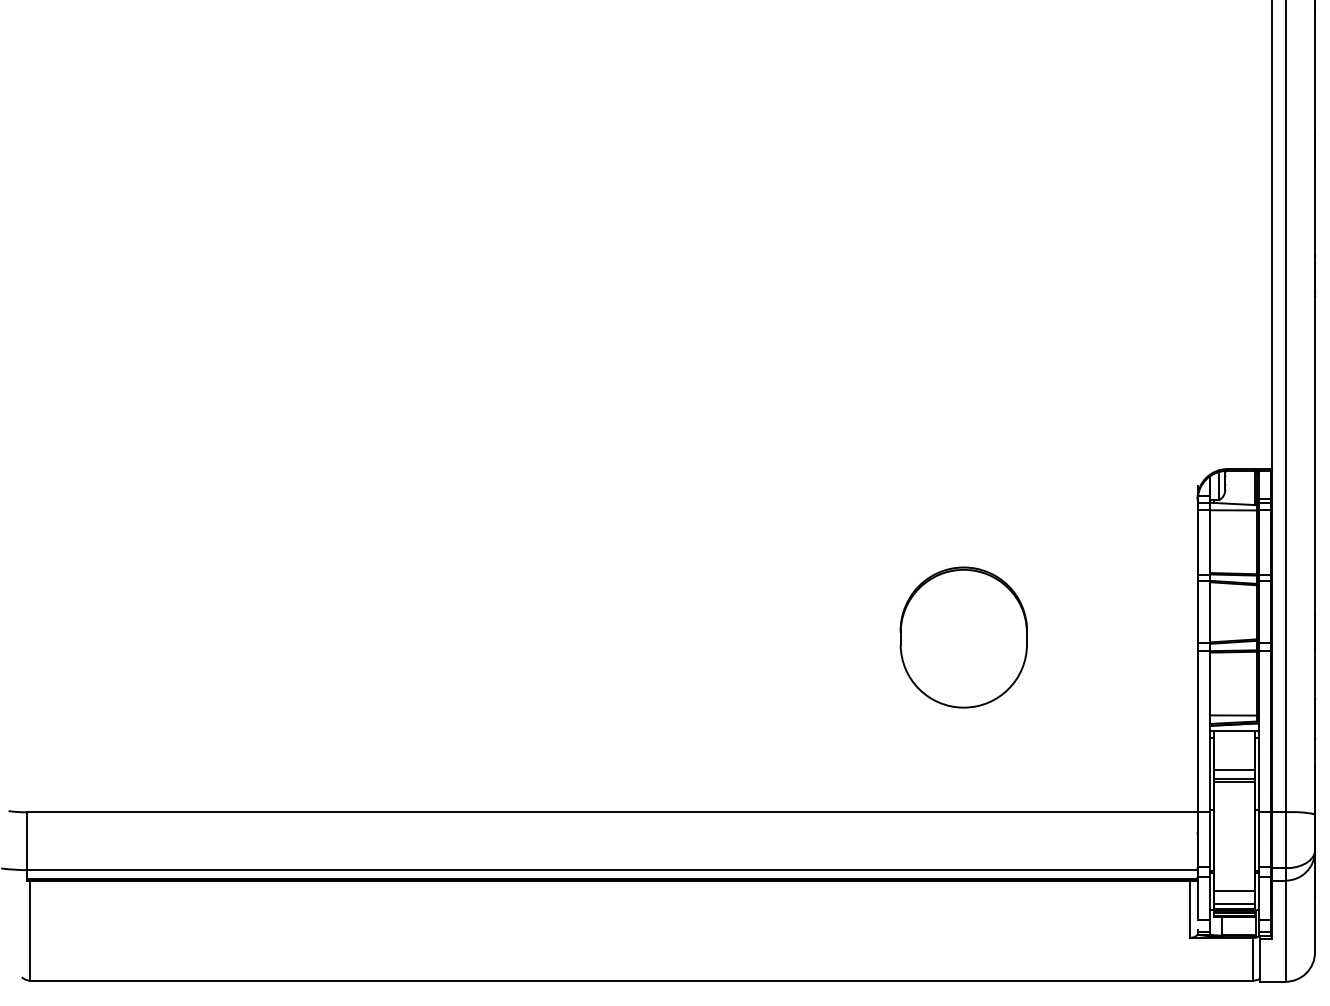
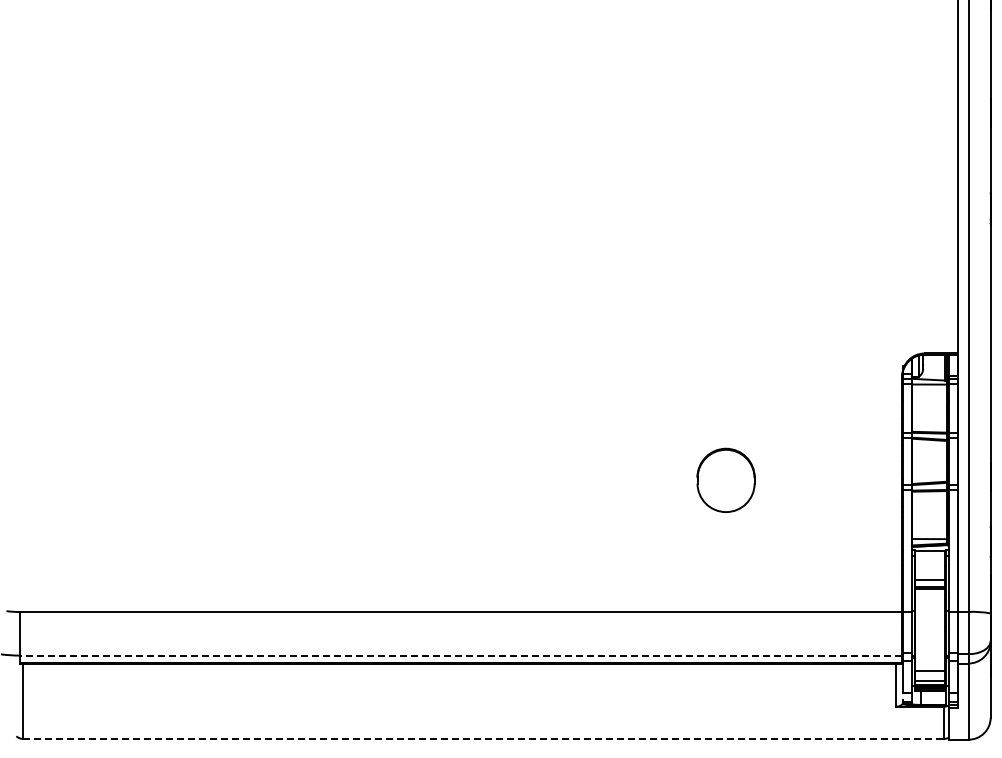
part: (962, 637) -> (725, 480), size x0.6
line: (611, 869) -> (460, 655), solid -> dashed
line: (641, 980) -> (483, 738), solid -> dashed

